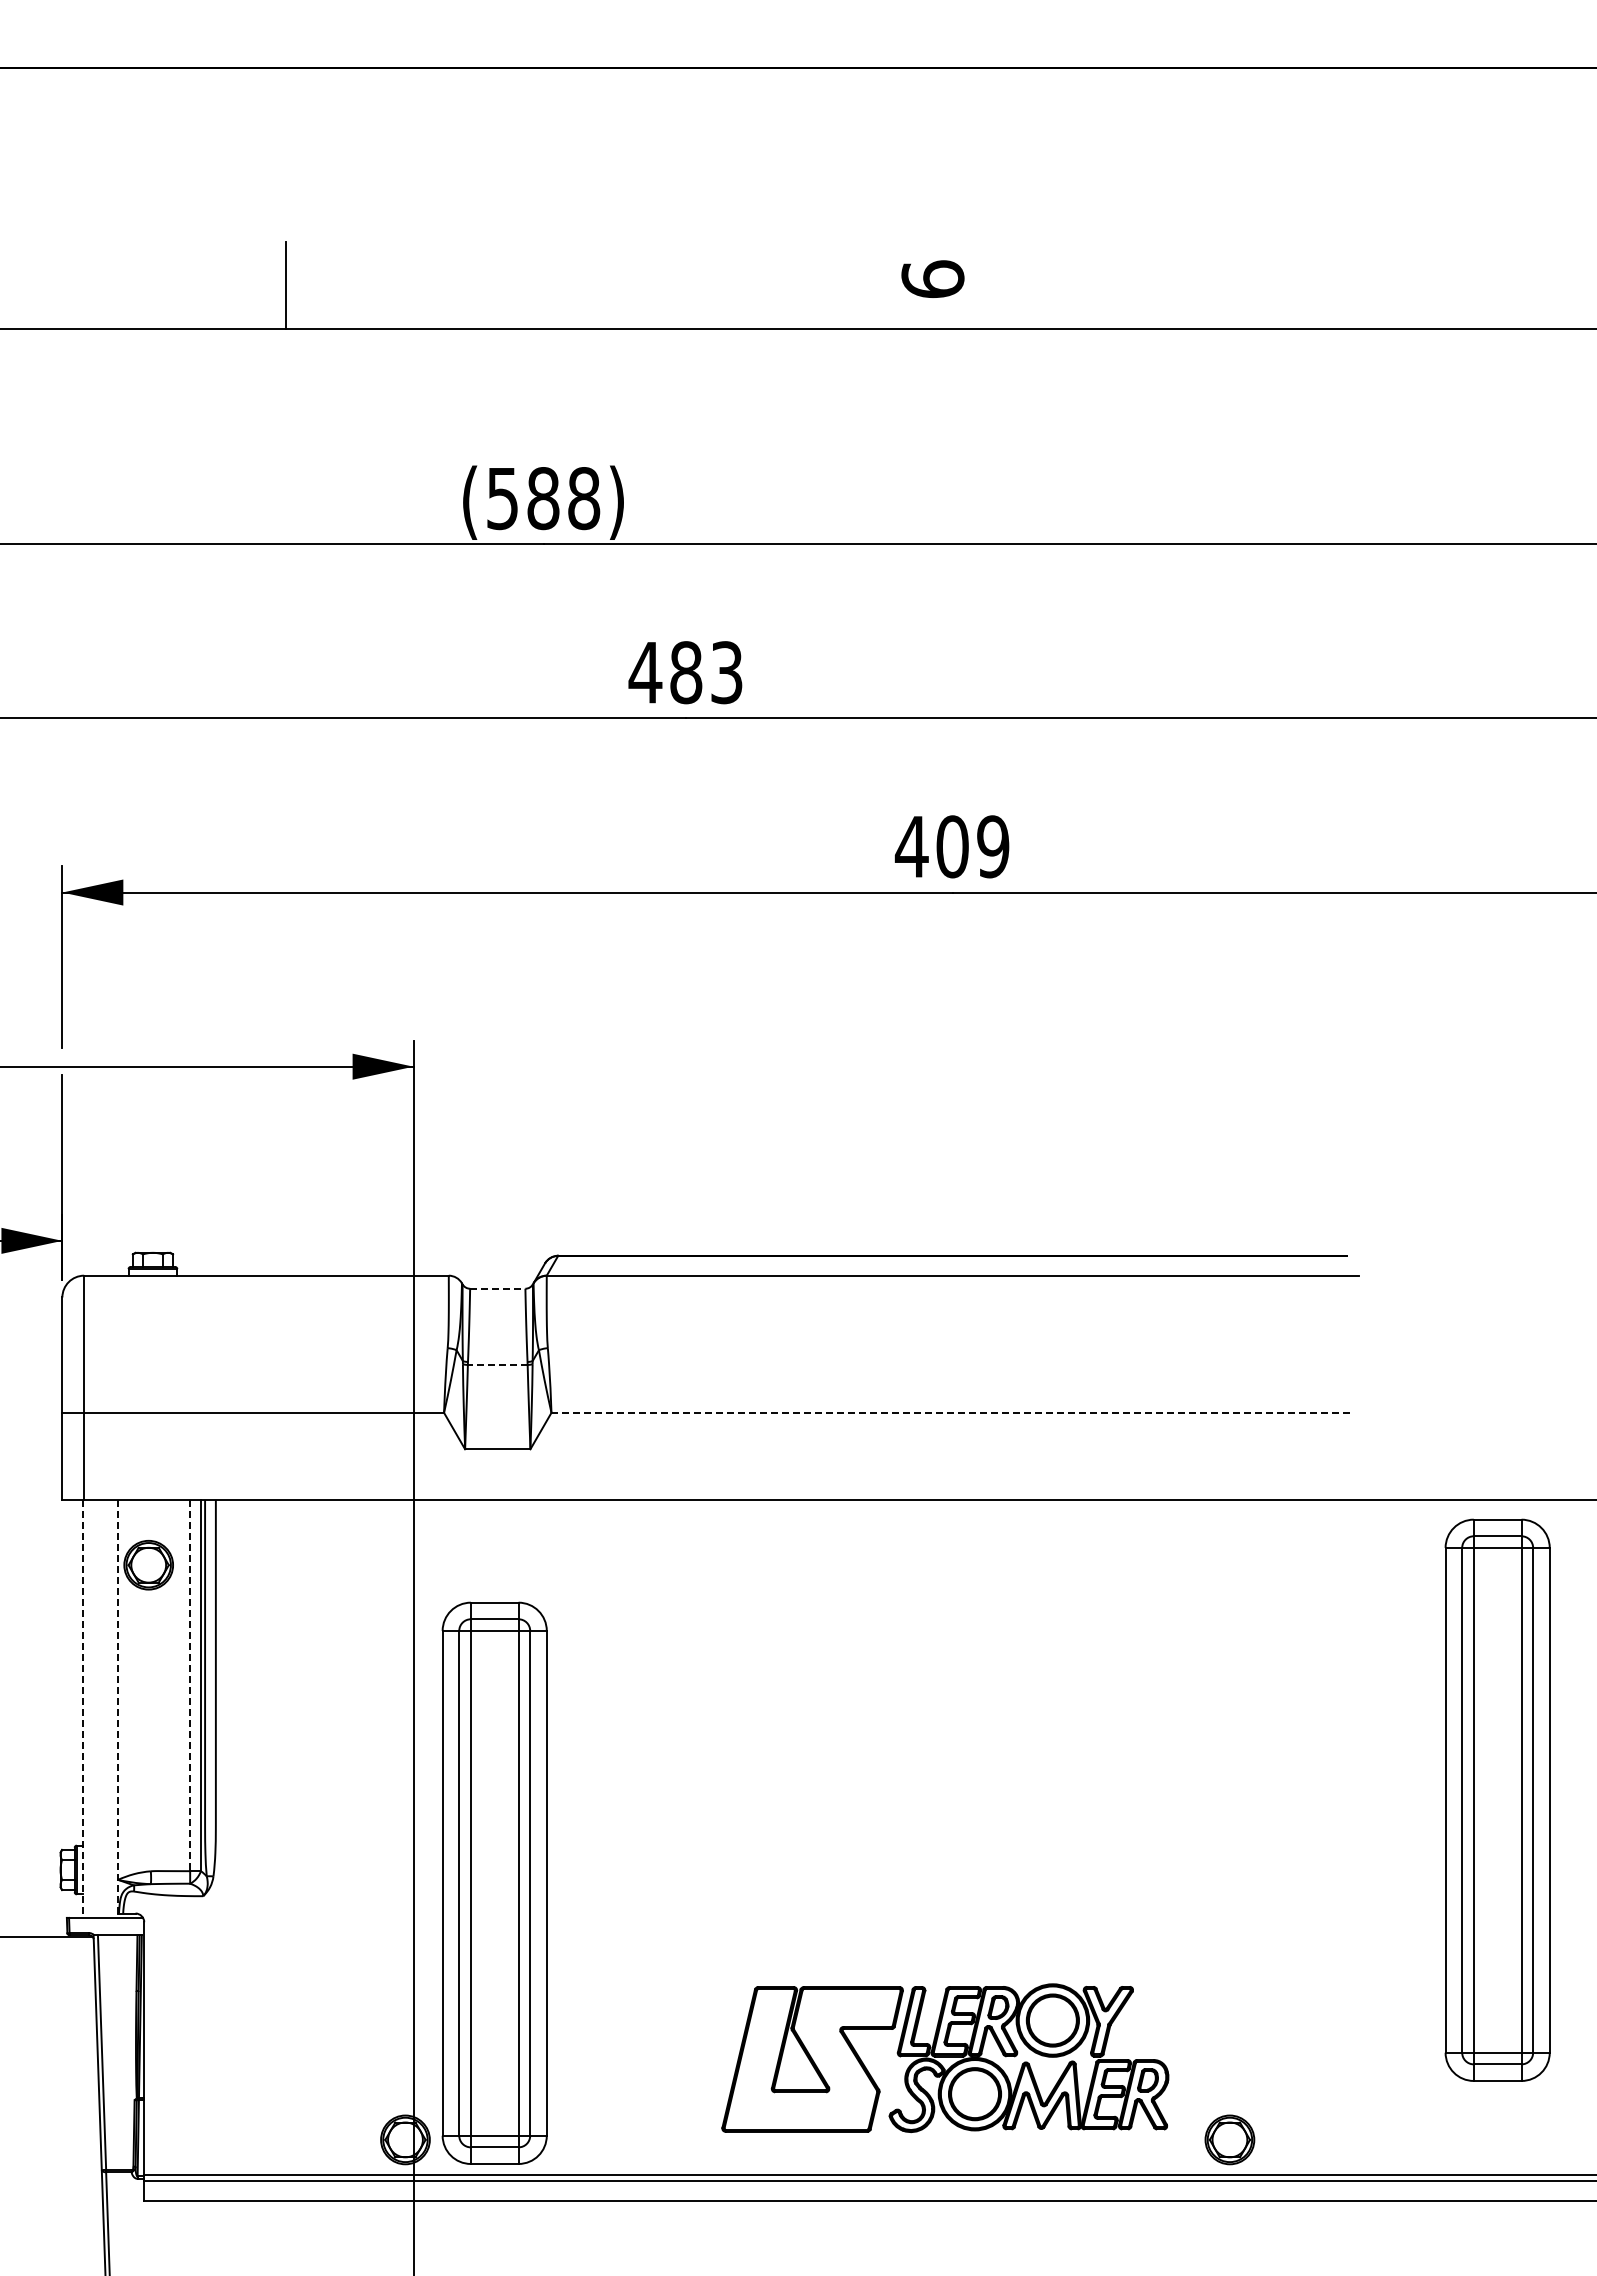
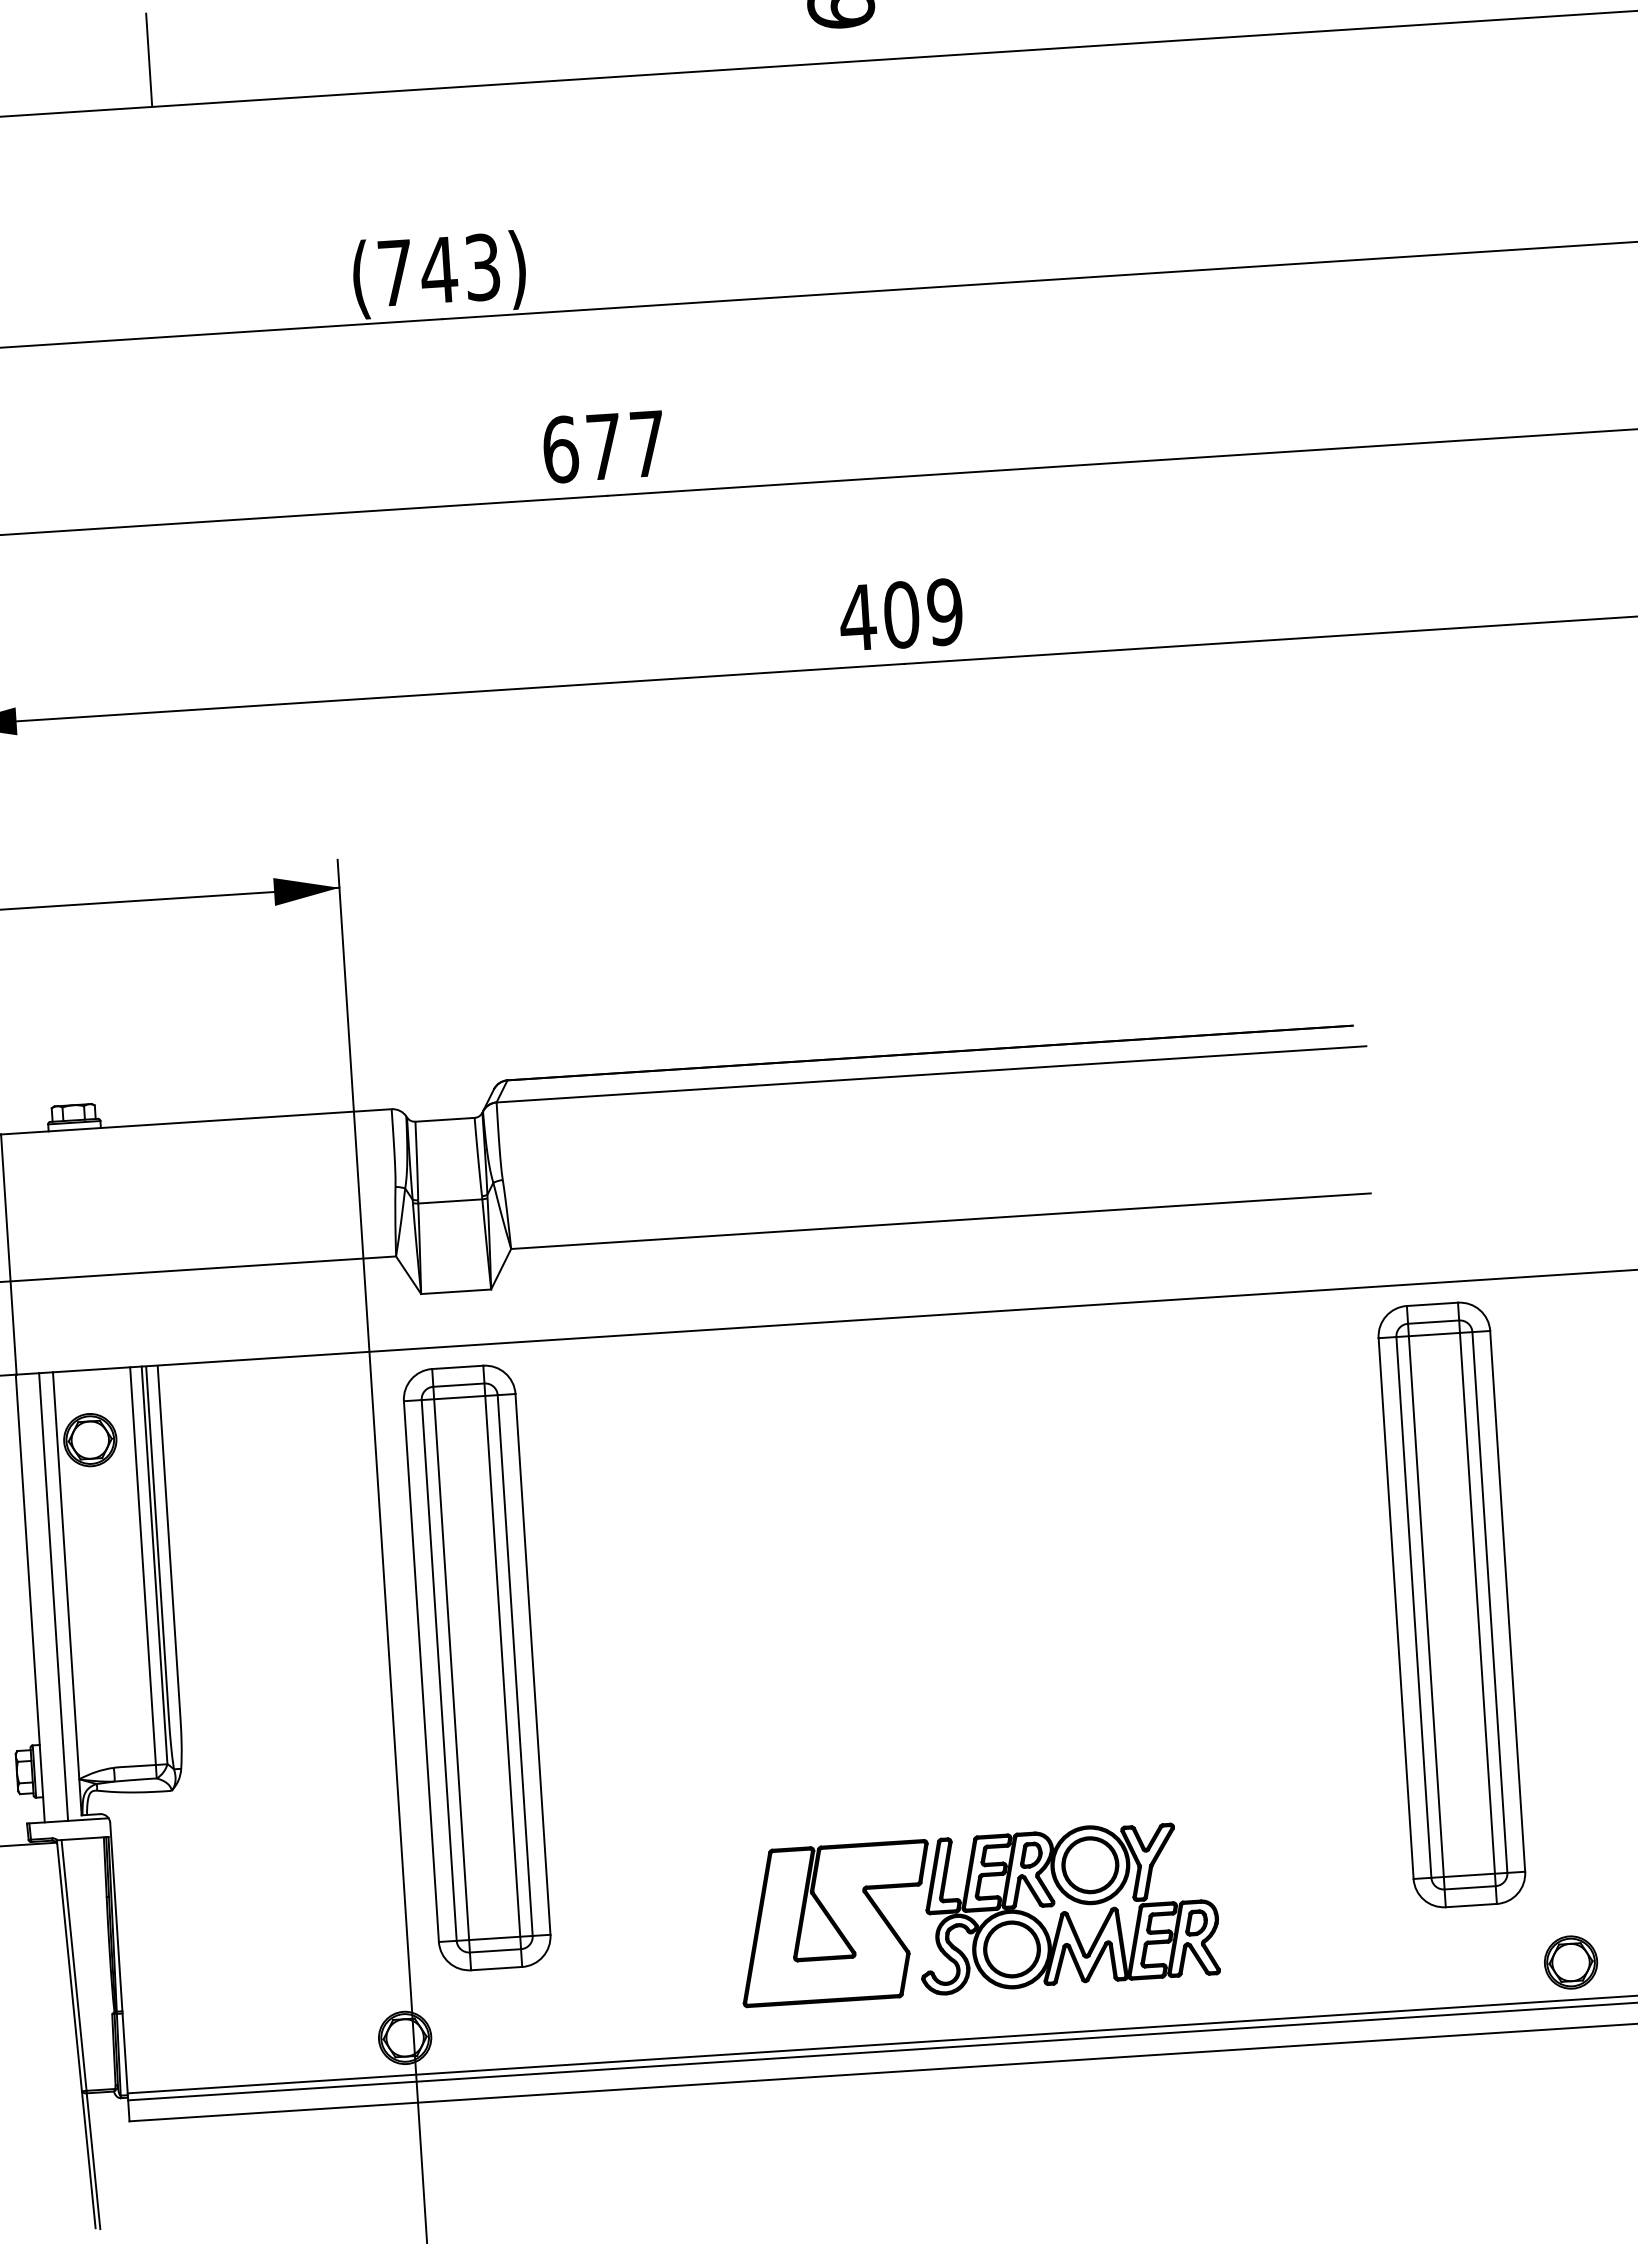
text: (543, 498) -> (439, 270), (588) -> (743)
text: (685, 672) -> (603, 446), 483 -> 677
line: (497, 1288) -> (444, 1119), dashed -> solid
line: (497, 1364) -> (449, 1200), dashed -> solid
line: (953, 1412) -> (941, 1220), dashed -> solid
line: (190, 1685) -> (143, 1566), dashed -> solid
line: (118, 1706) -> (67, 1593), dashed -> solid
line: (83, 1708) -> (30, 1598), dashed -> solid
line: (105, 1708) -> (53, 1596), added
part: (1497, 1799) -> (1451, 1604), moved
part: (494, 1882) -> (476, 1667), moved
part: (1229, 2139) -> (1570, 1962), moved

